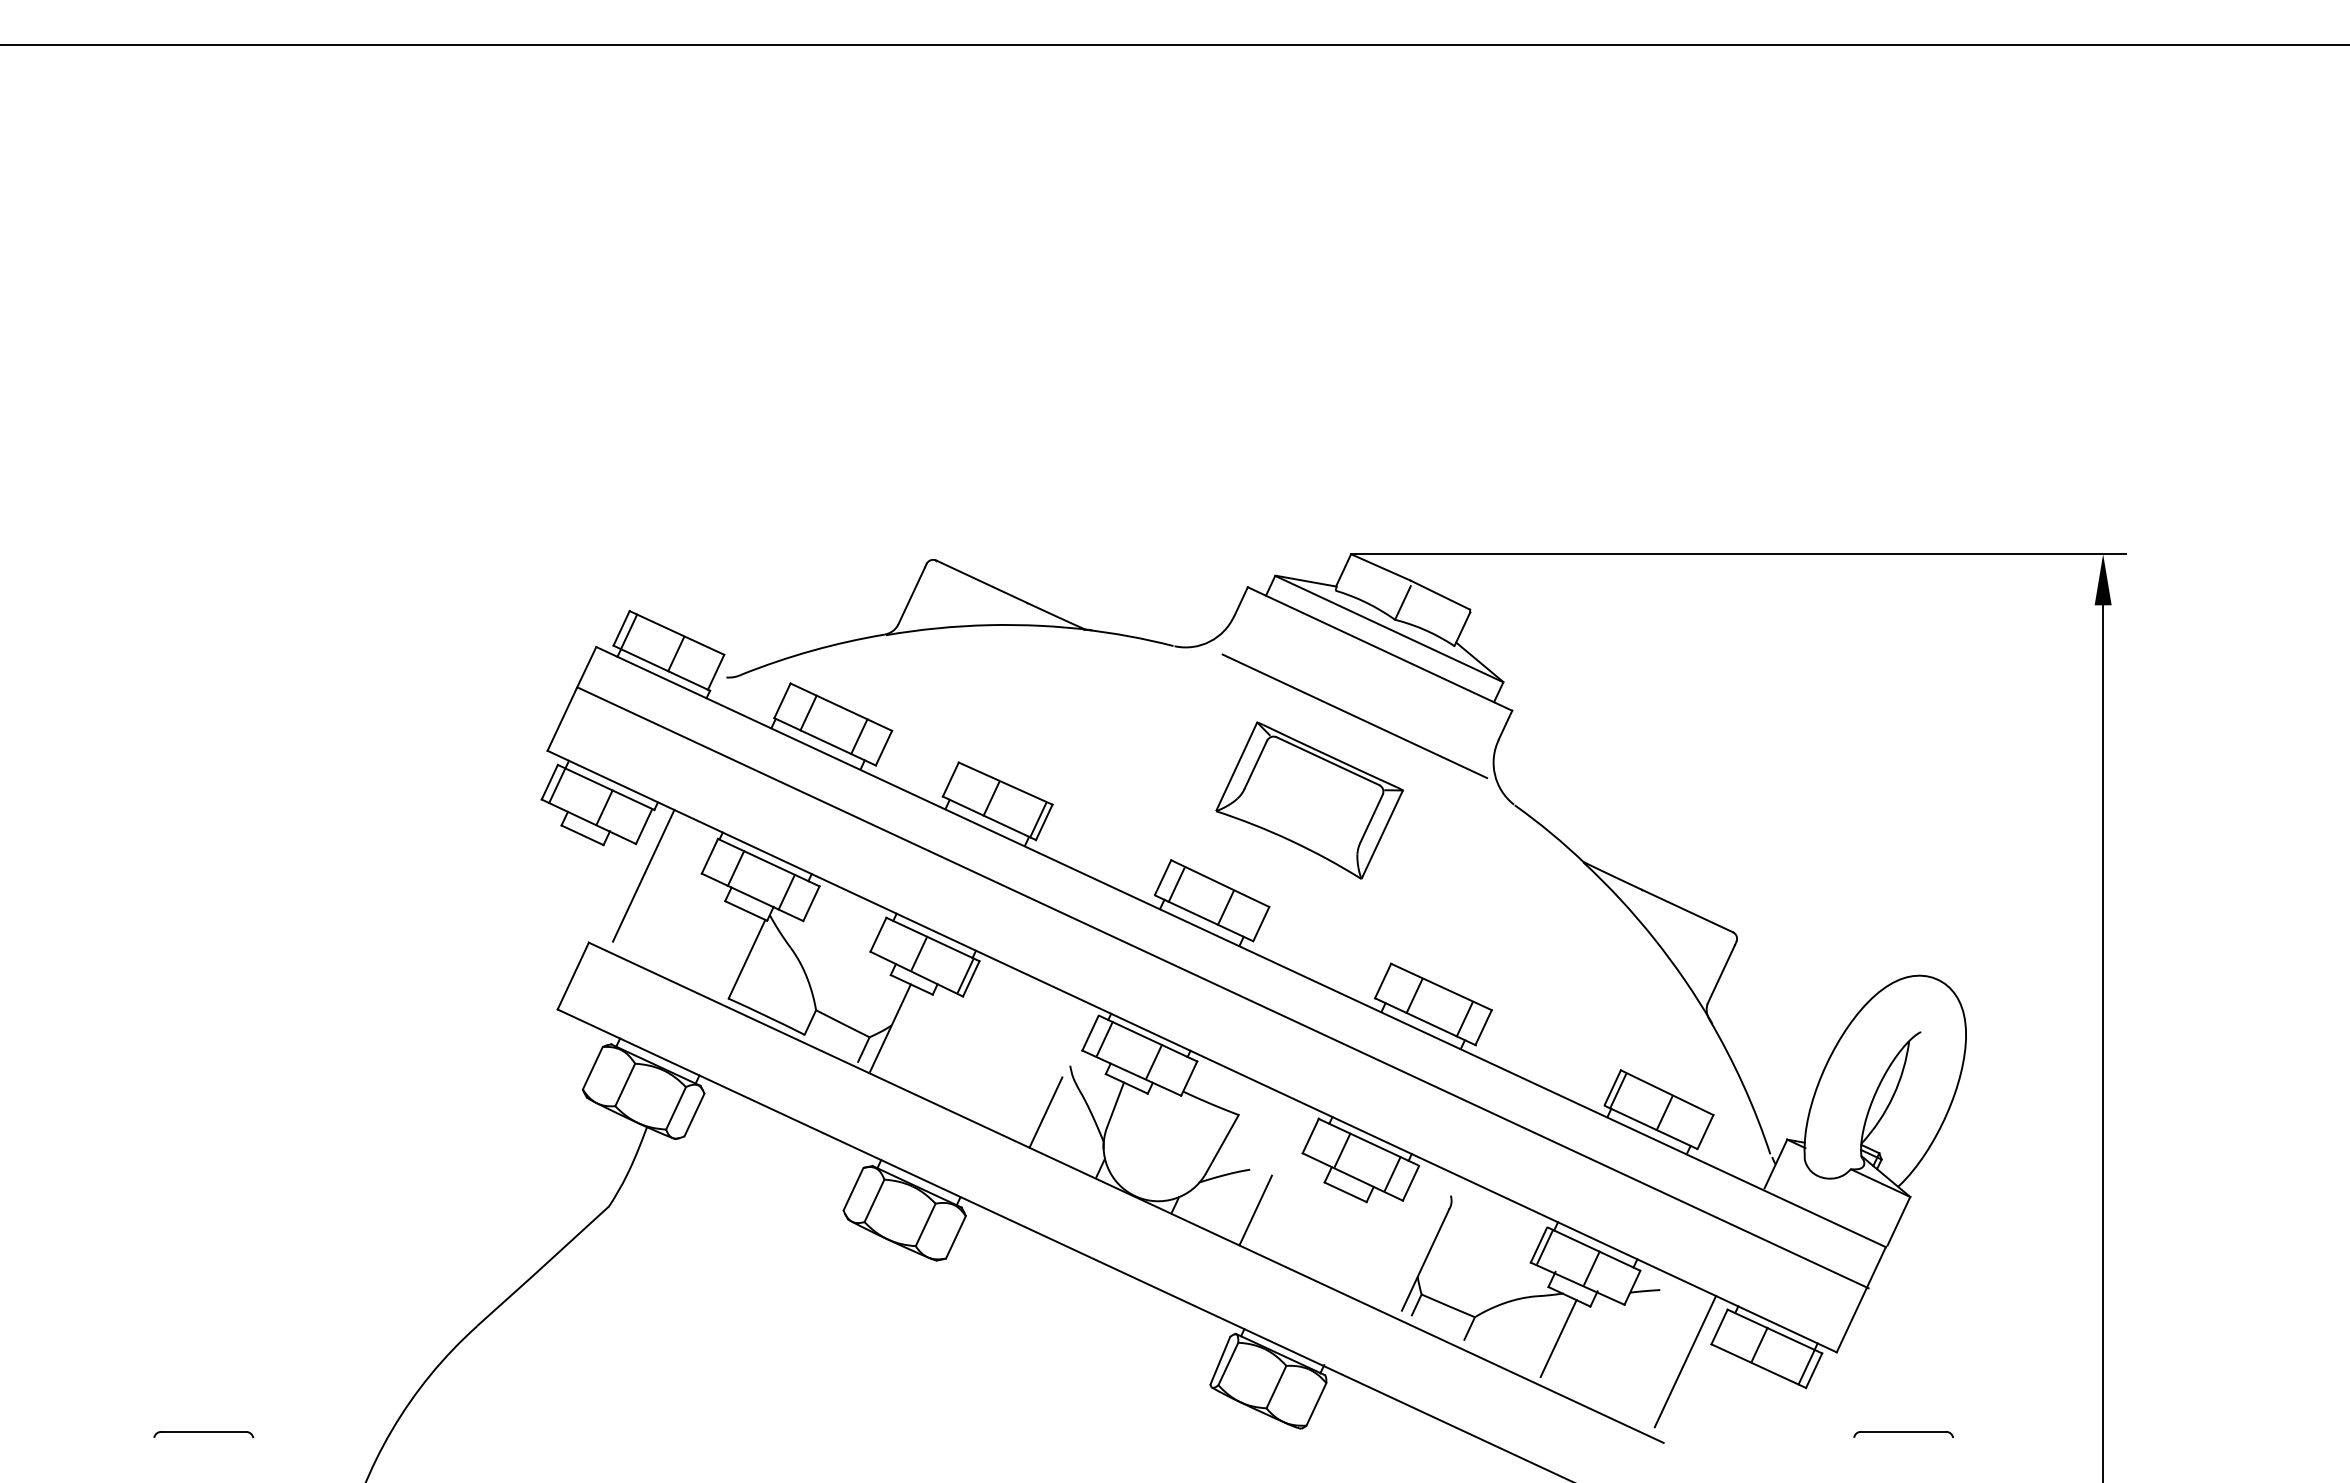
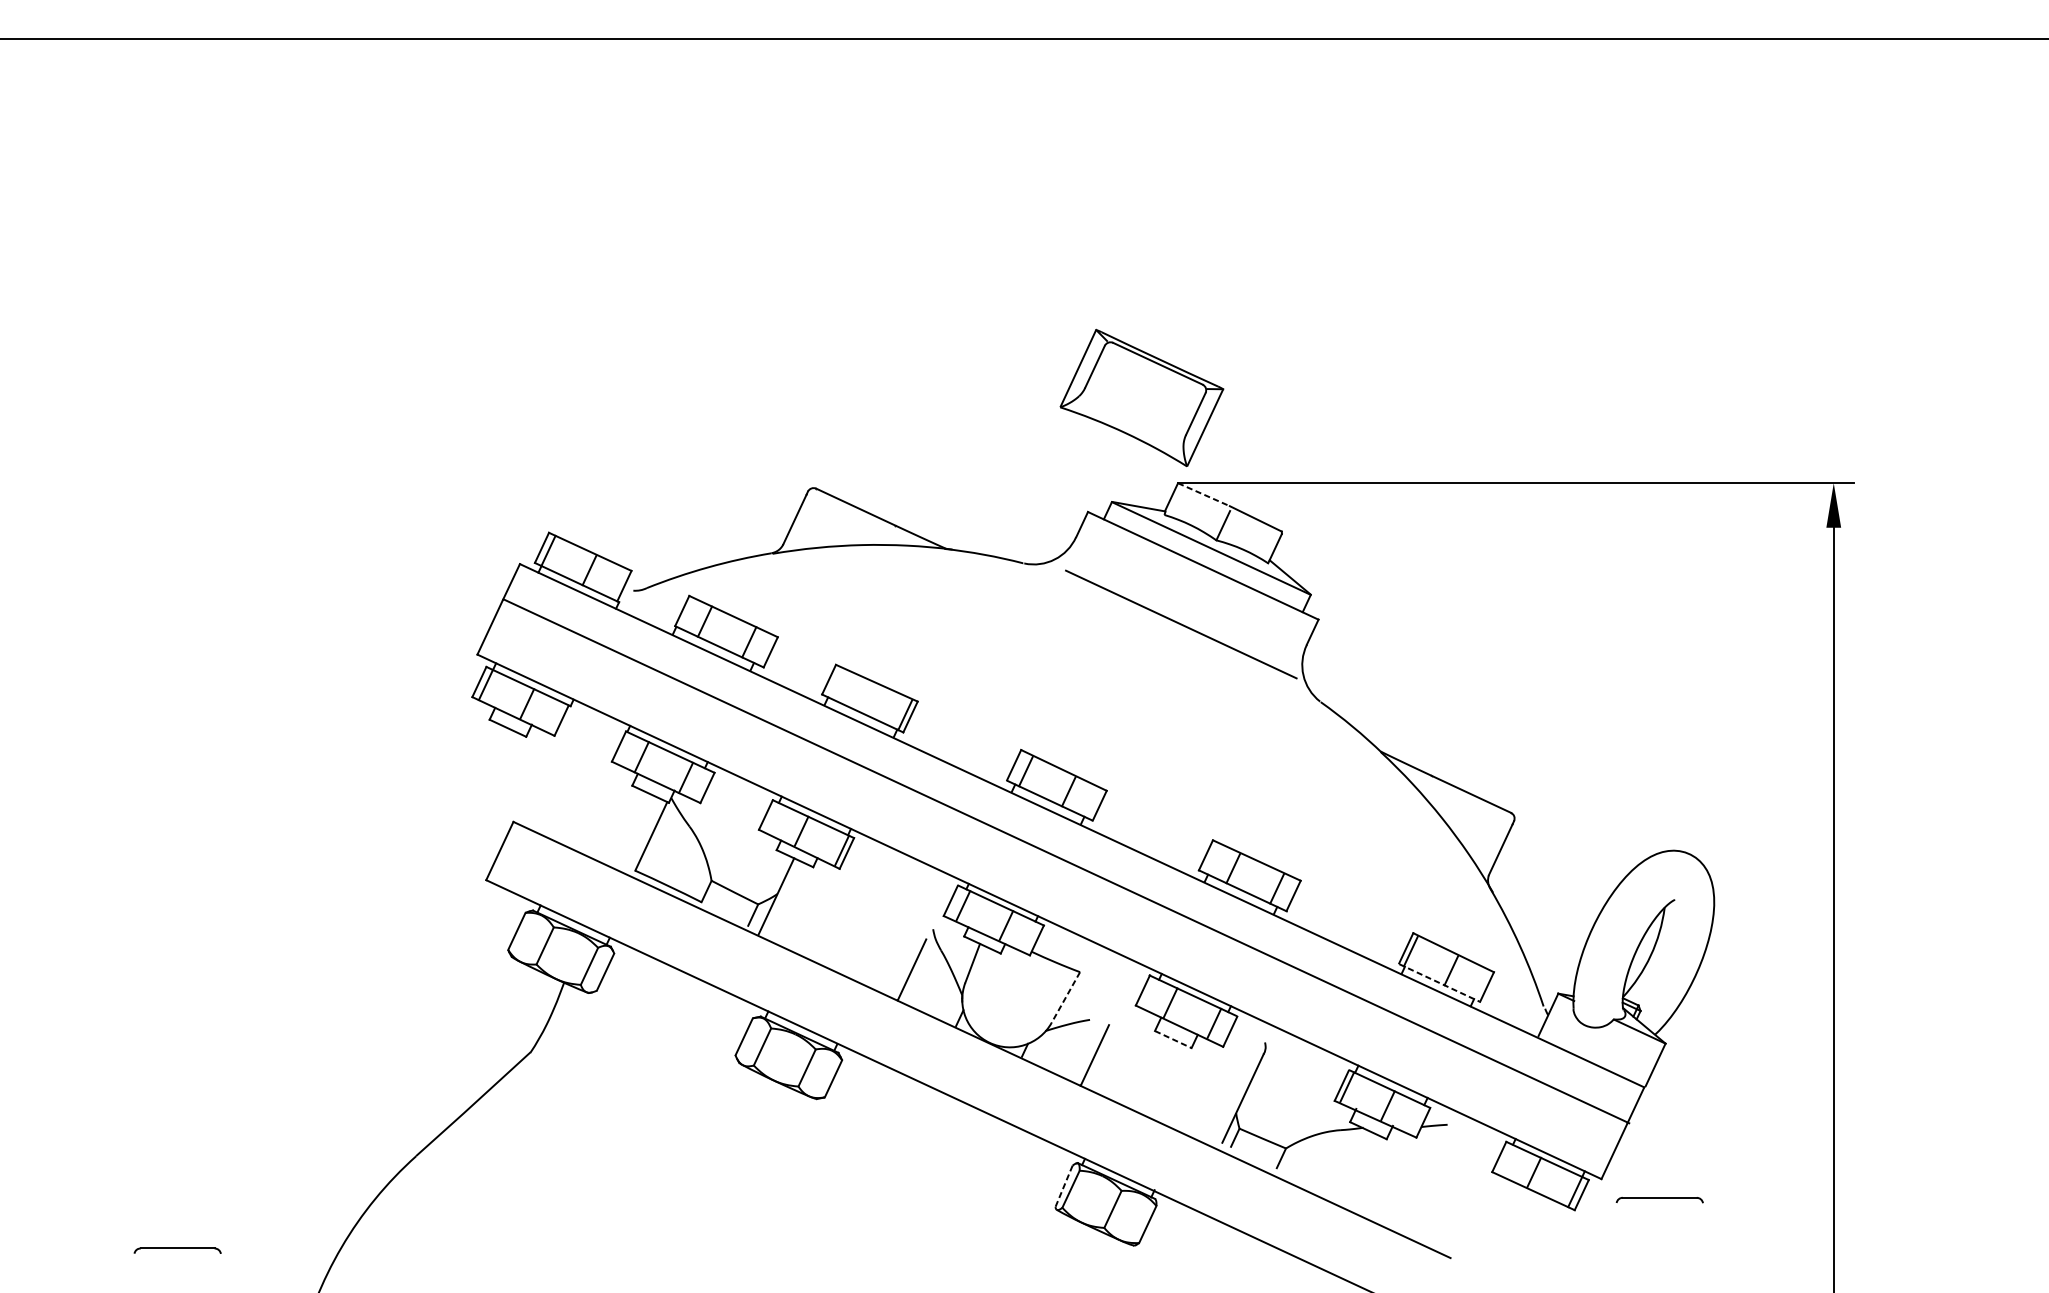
line: (1381, 567) -> (1204, 494), solid -> dashed
line: (991, 798) -> (864, 696), removed
part: (1309, 800) -> (1141, 398), moved
line: (643, 875) -> (561, 763), removed
line: (1651, 1127) -> (1439, 983), solid -> dashed
line: (1222, 1144) -> (1065, 997), solid -> dashed
line: (1346, 1192) -> (1174, 1039), solid -> dashed
line: (1558, 1338) -> (1358, 1167), removed
line: (1220, 1360) -> (1064, 1186), solid -> dashed
line: (1685, 1361) -> (1469, 1187), removed
part: (1903, 1434) -> (1659, 1200), moved

